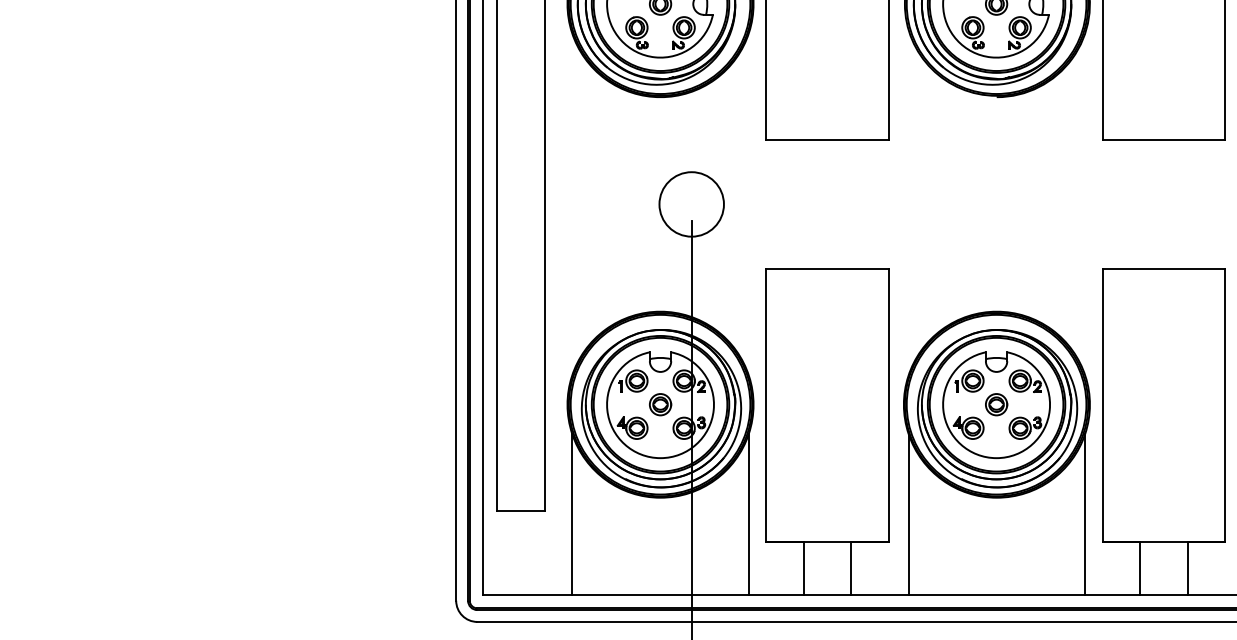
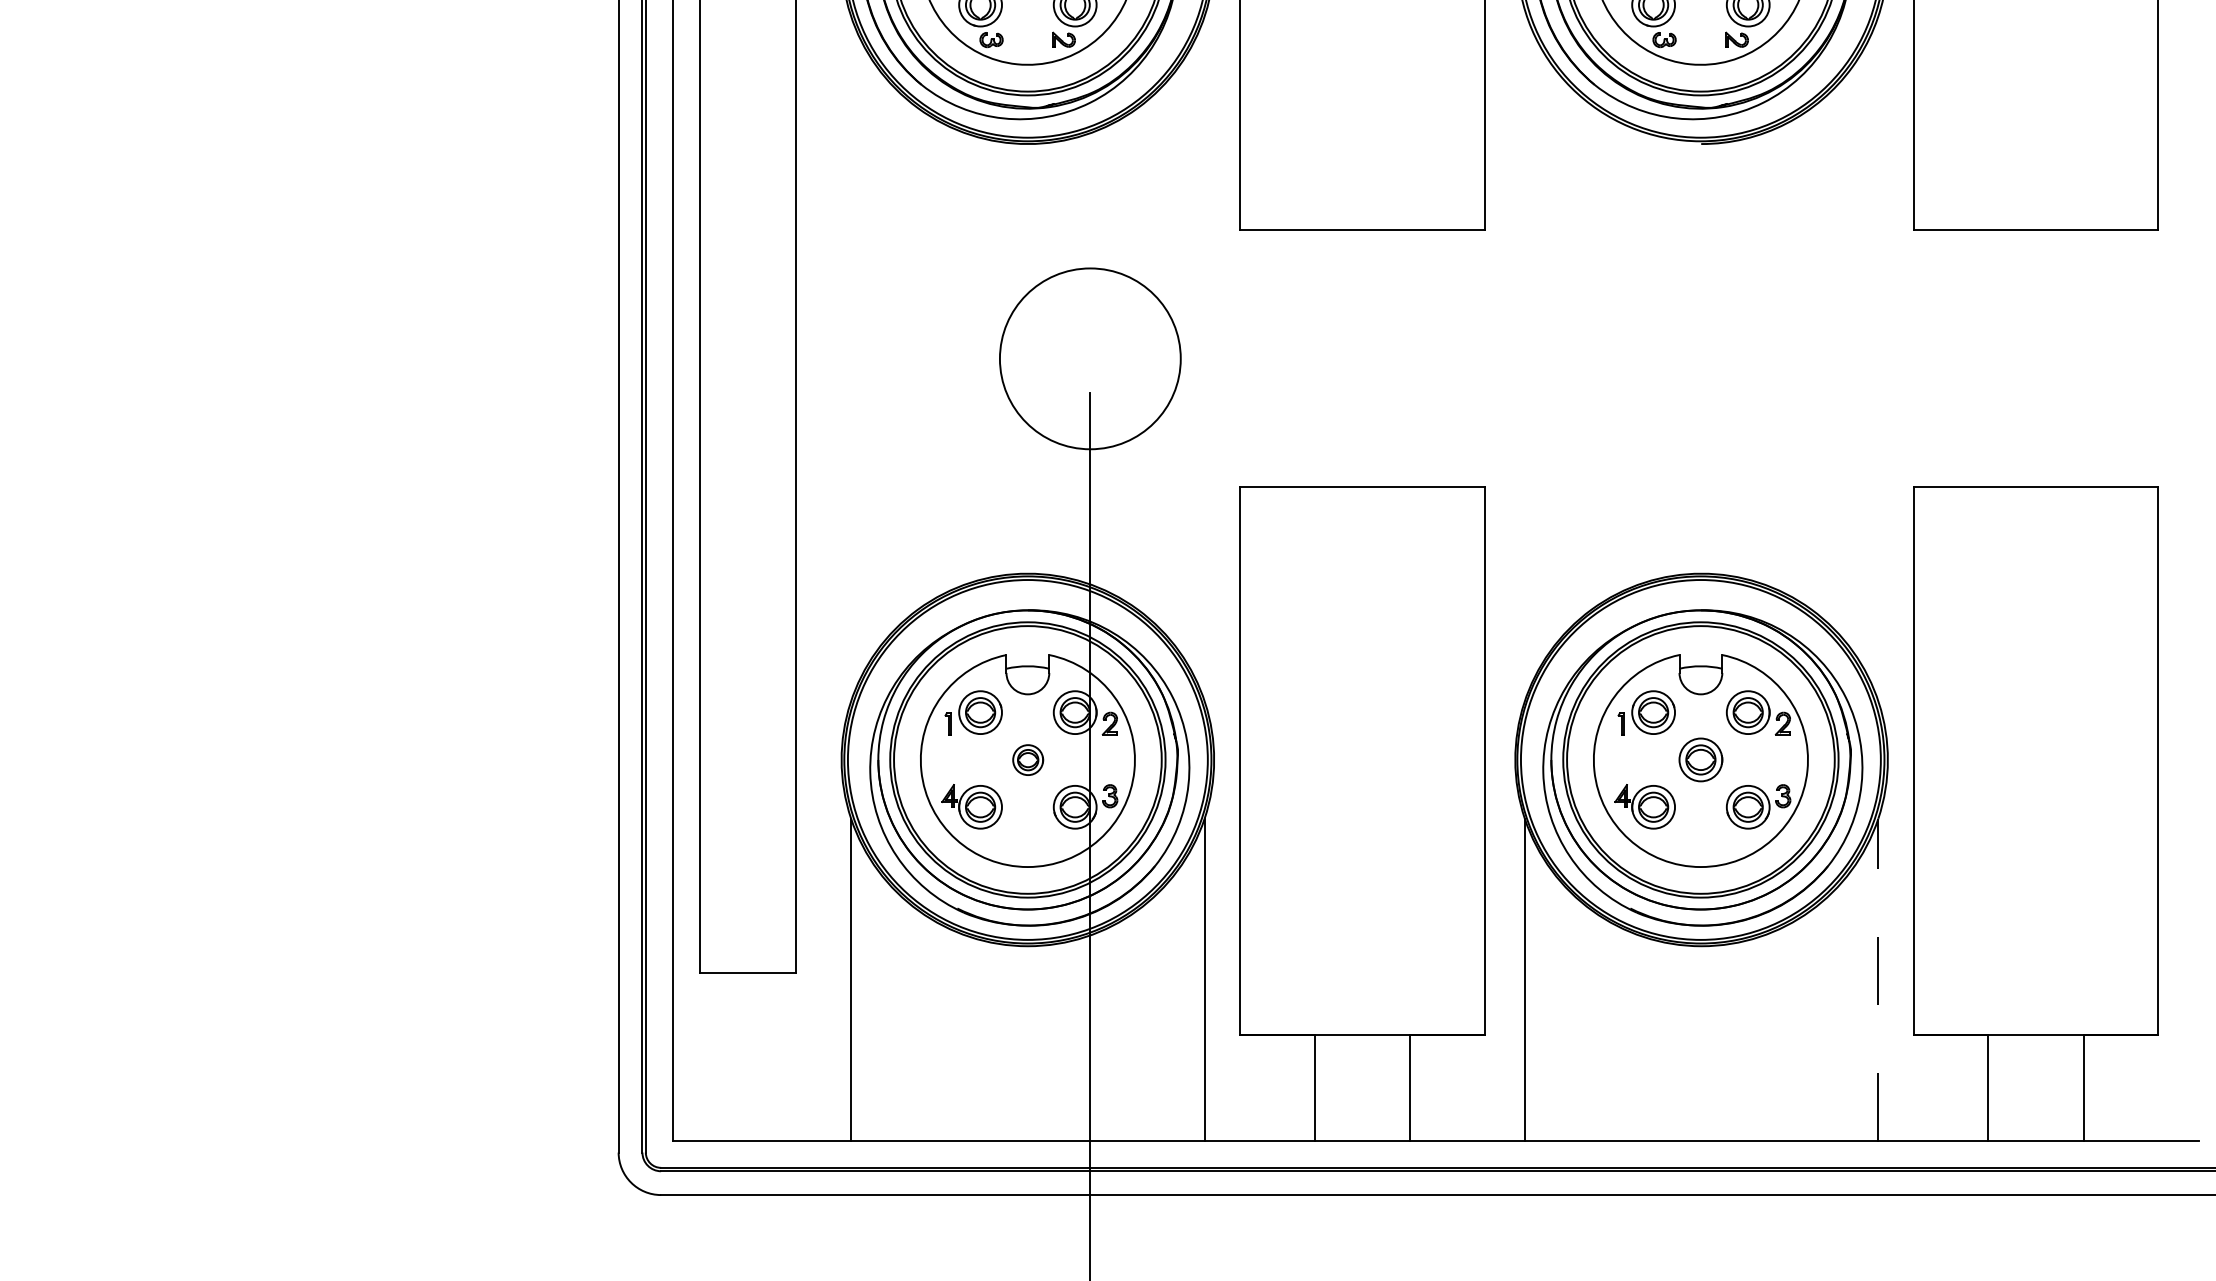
circle: (691, 204) -> (1089, 358), size x1.4
part: (660, 404) -> (1027, 759), size x0.7
line: (1085, 513) -> (1879, 977), solid -> dashed

